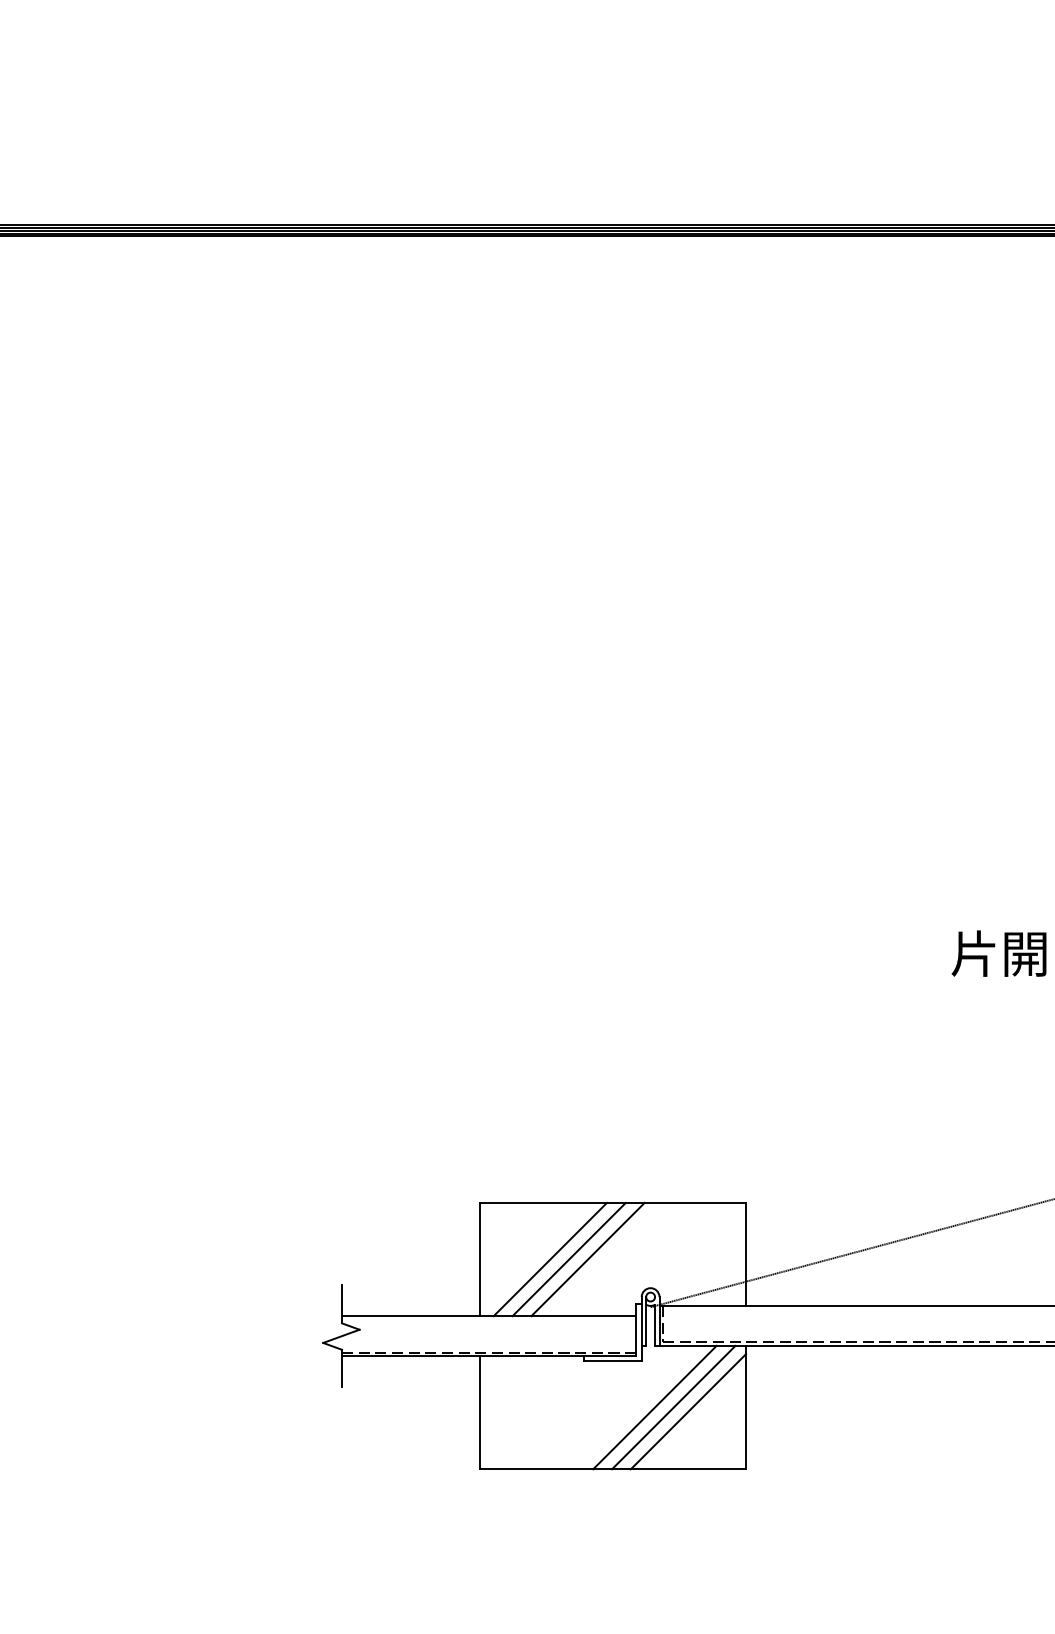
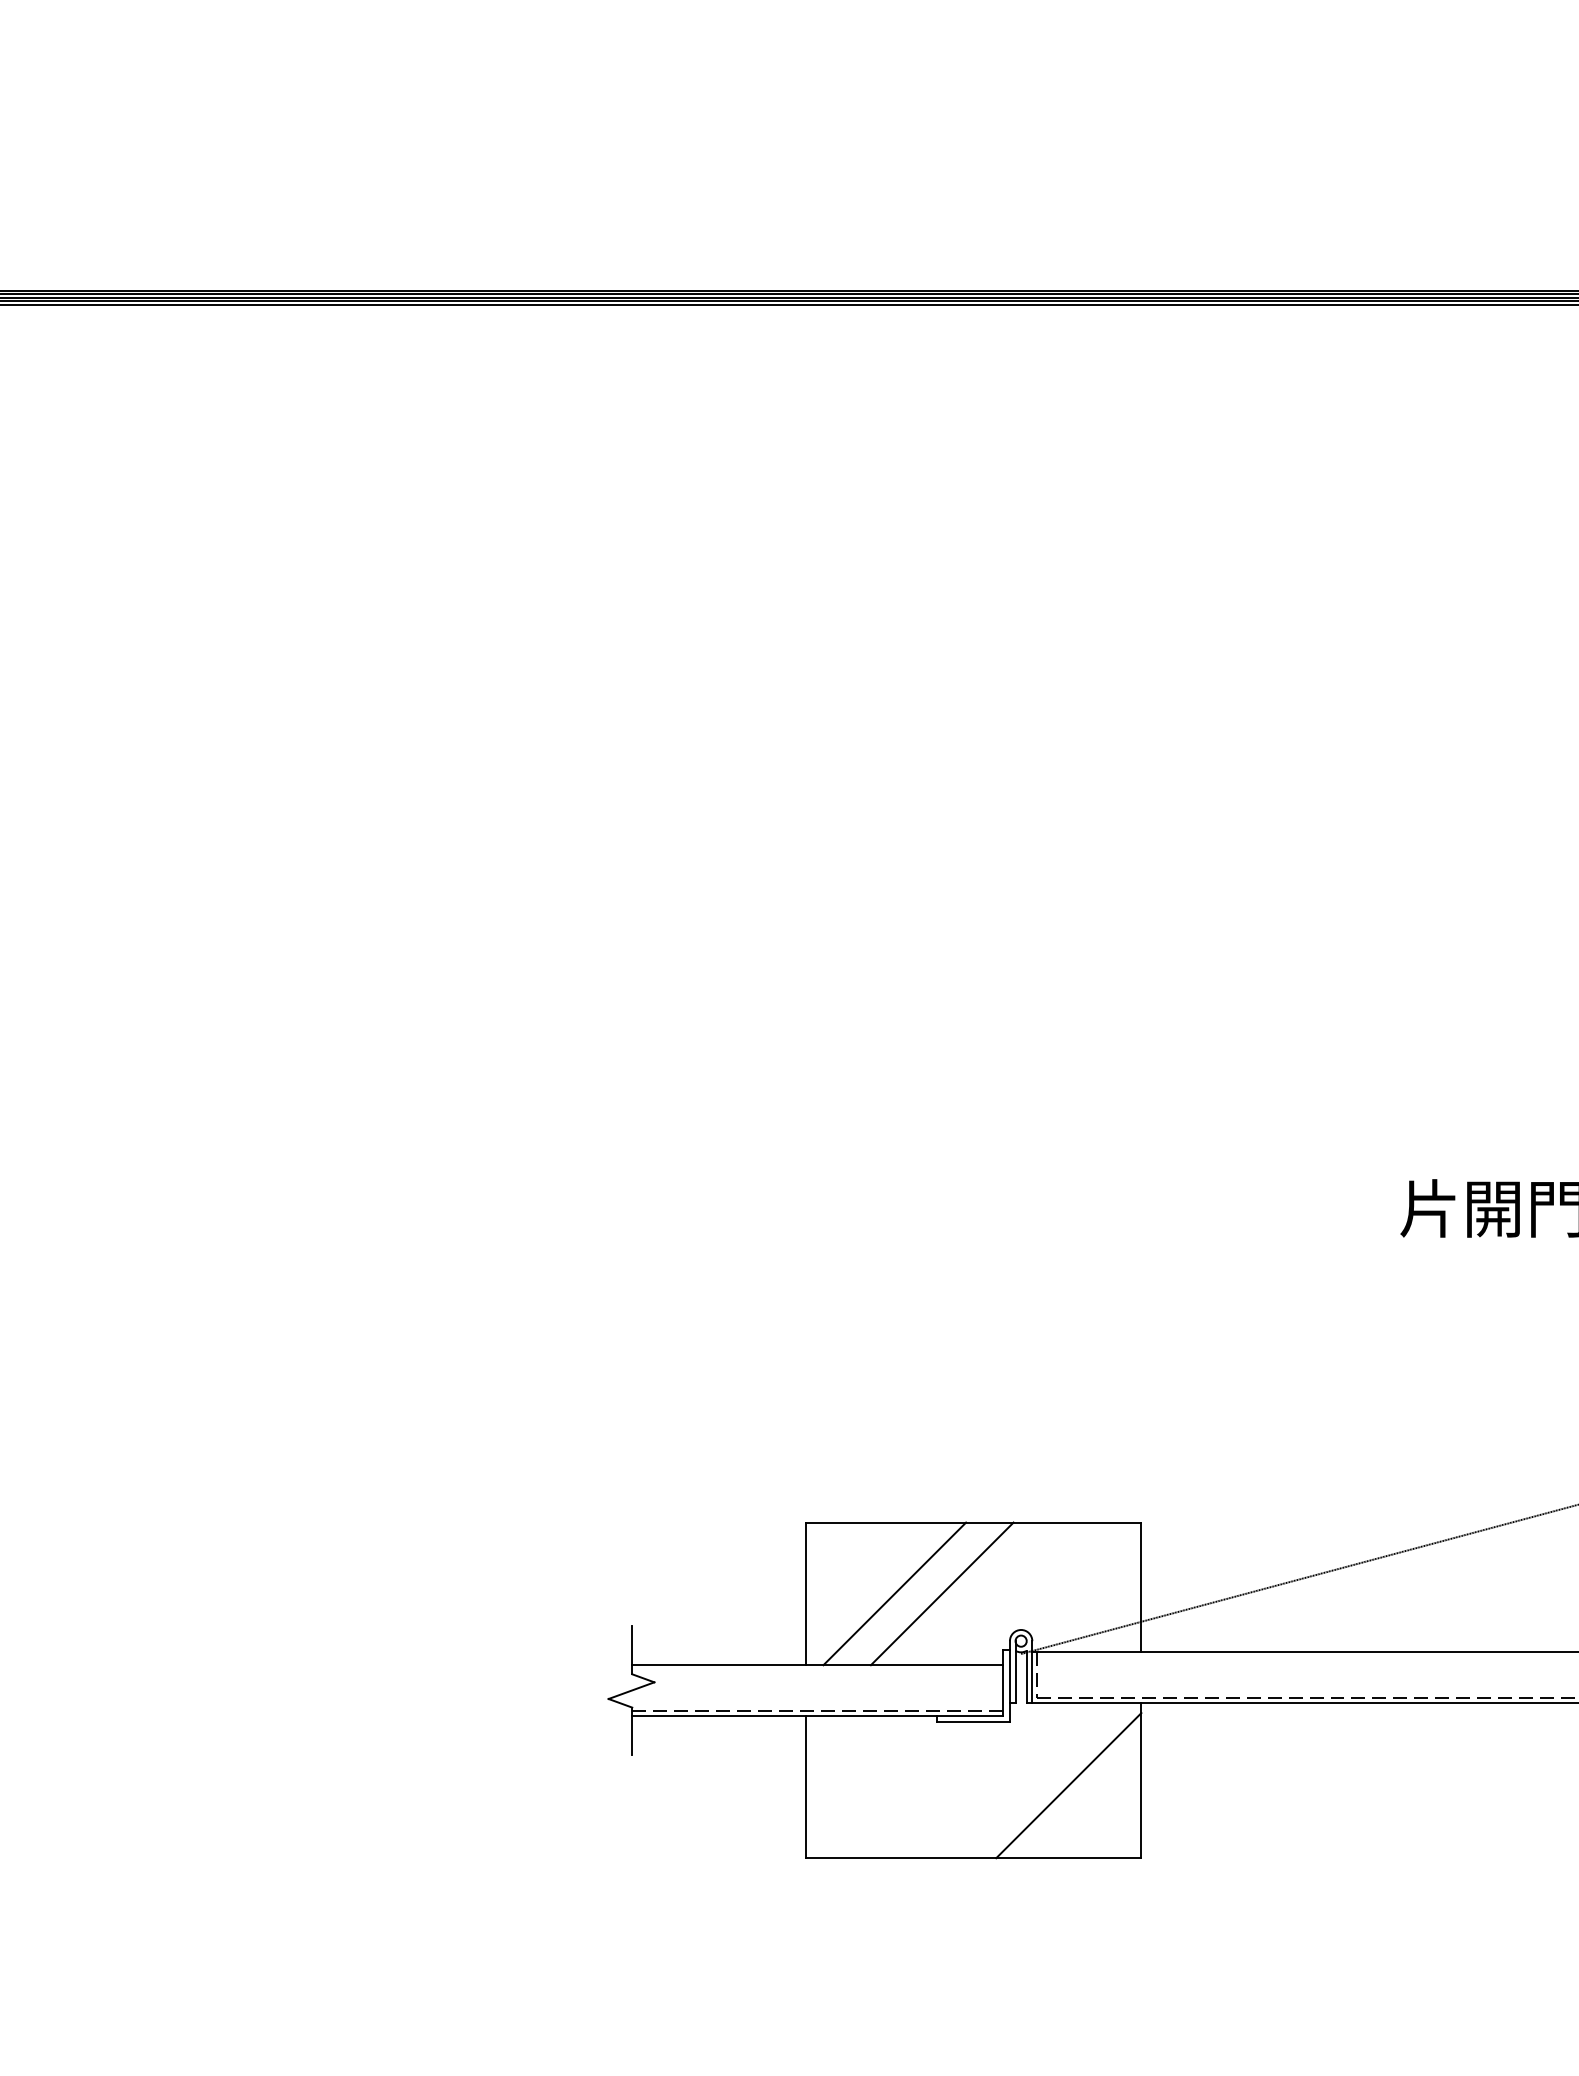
line: (569, 1259) -> (918, 1593), removed
line: (654, 1407) -> (1026, 1780), removed
line: (673, 1407) -> (1050, 1780), removed

